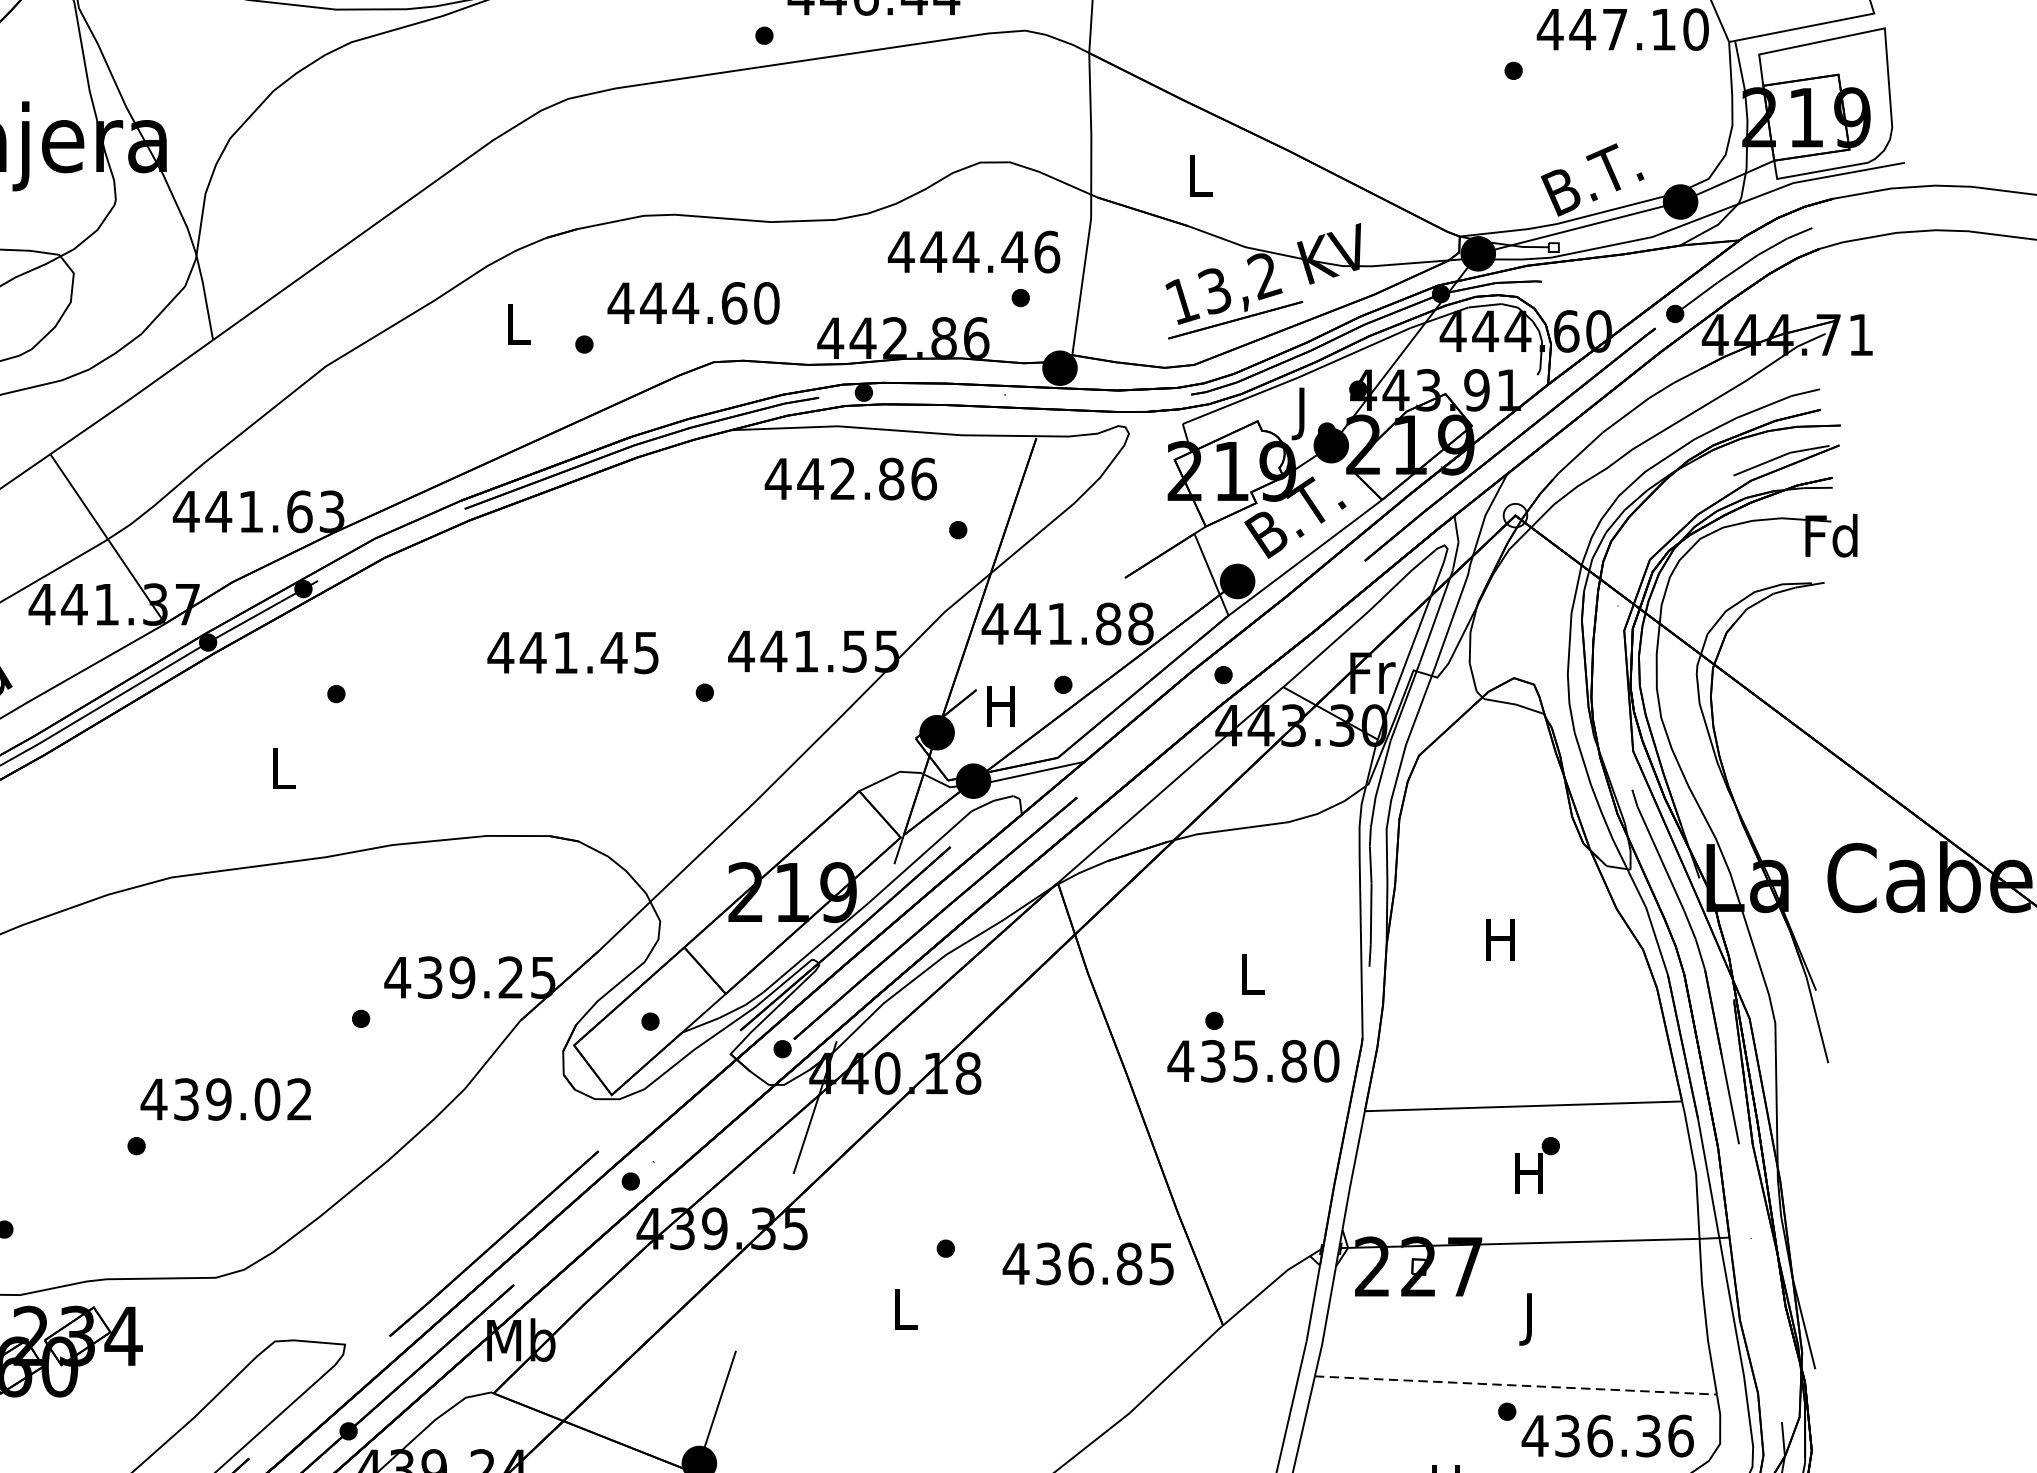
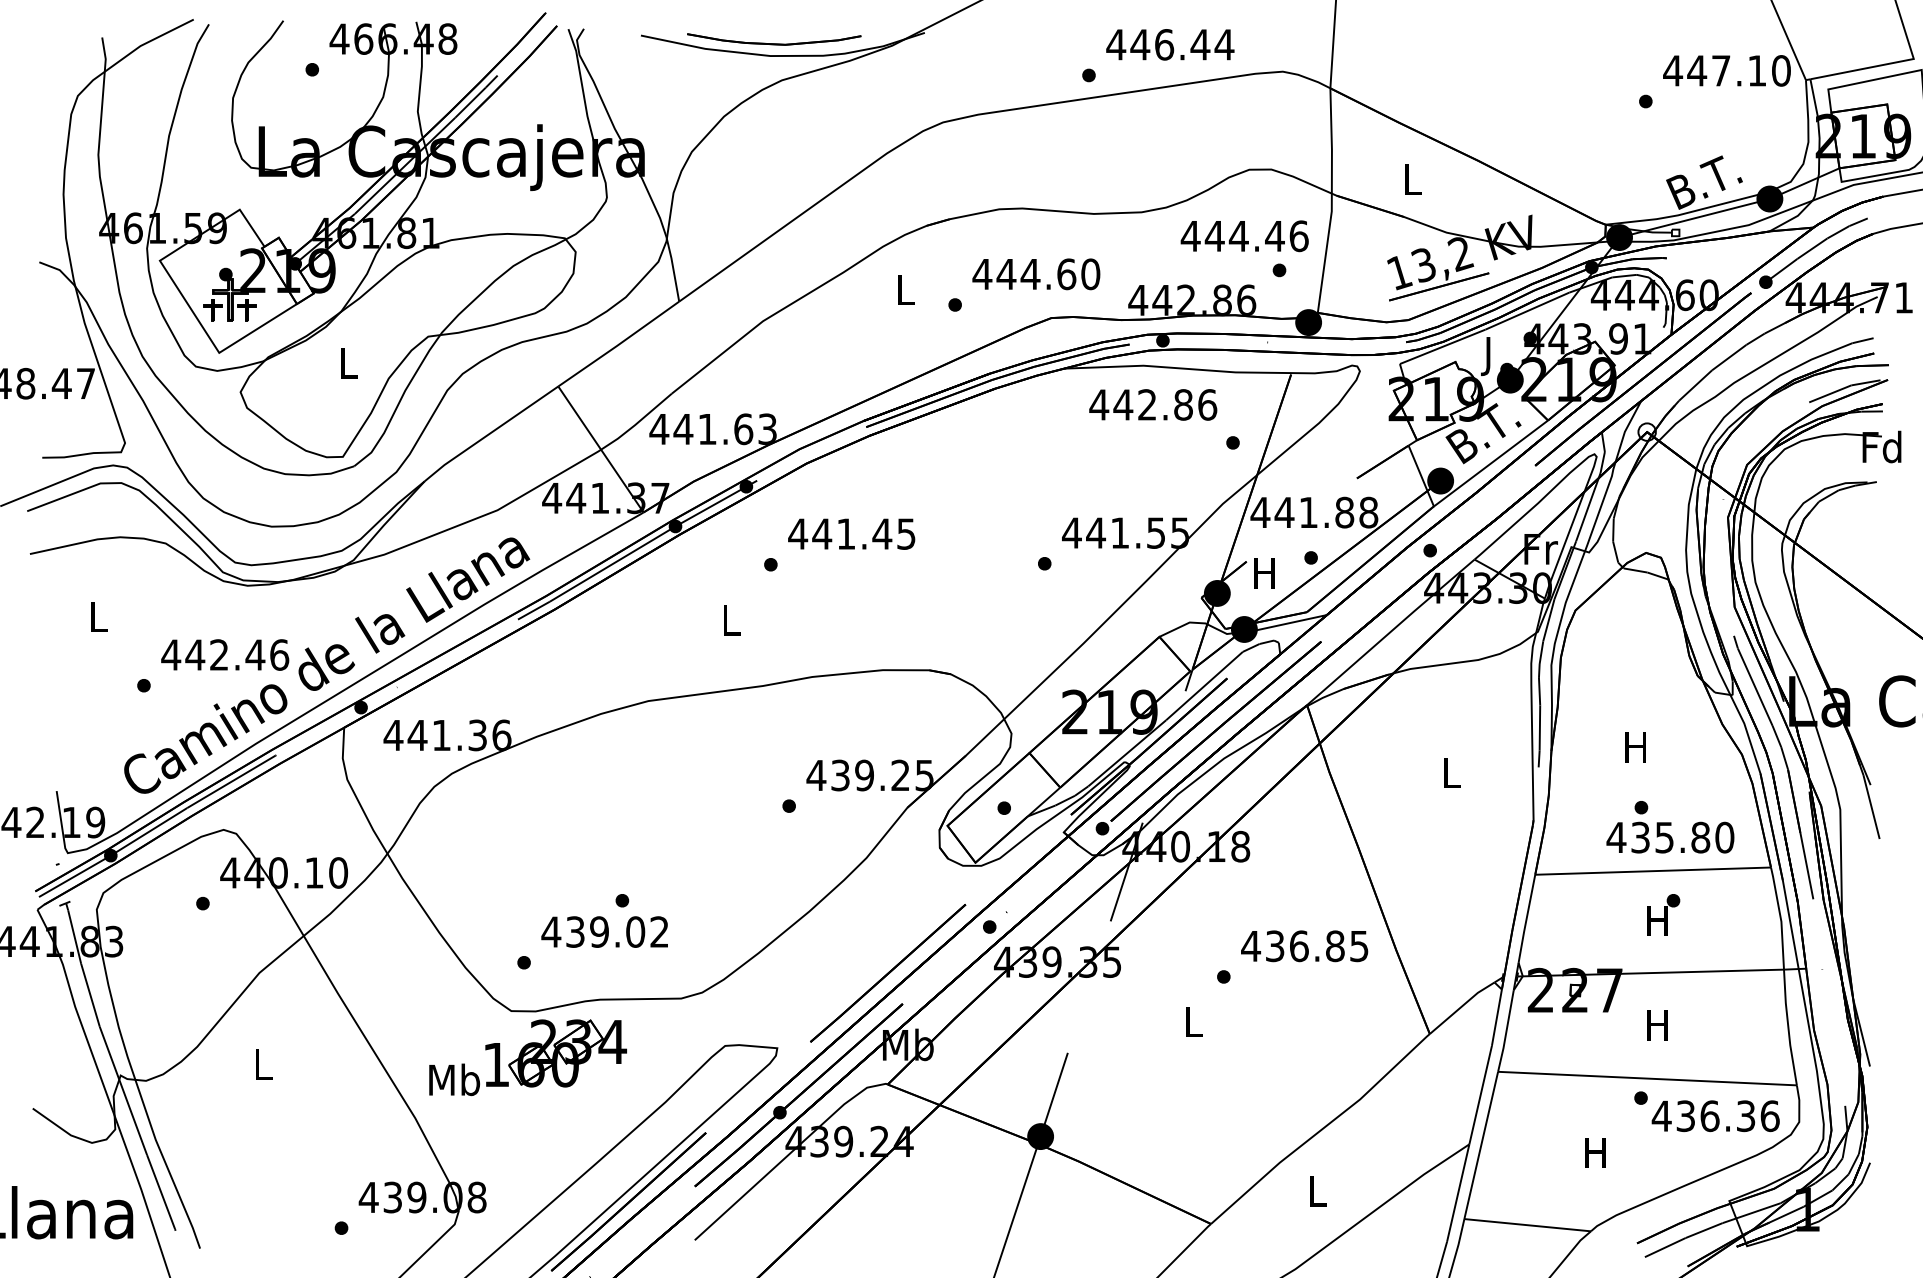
text: (572, 652) -> (851, 533), moved
text: (1253, 1047) -> (1670, 827), moved
text: (225, 1098) -> (604, 931), moved
text: (1088, 1264) -> (1304, 946), moved
text: (1529, 1319) -> (1657, 1029), J -> H
line: (1515, 1385) -> (1647, 1078), dashed -> solid

